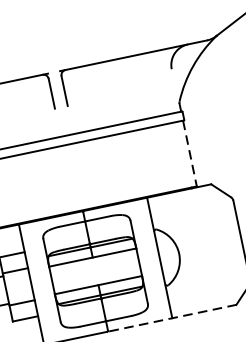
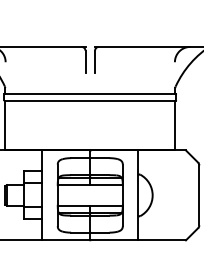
line: (190, 153) -> (175, 125), dashed -> solid
line: (174, 318) -> (139, 240), dashed -> solid

